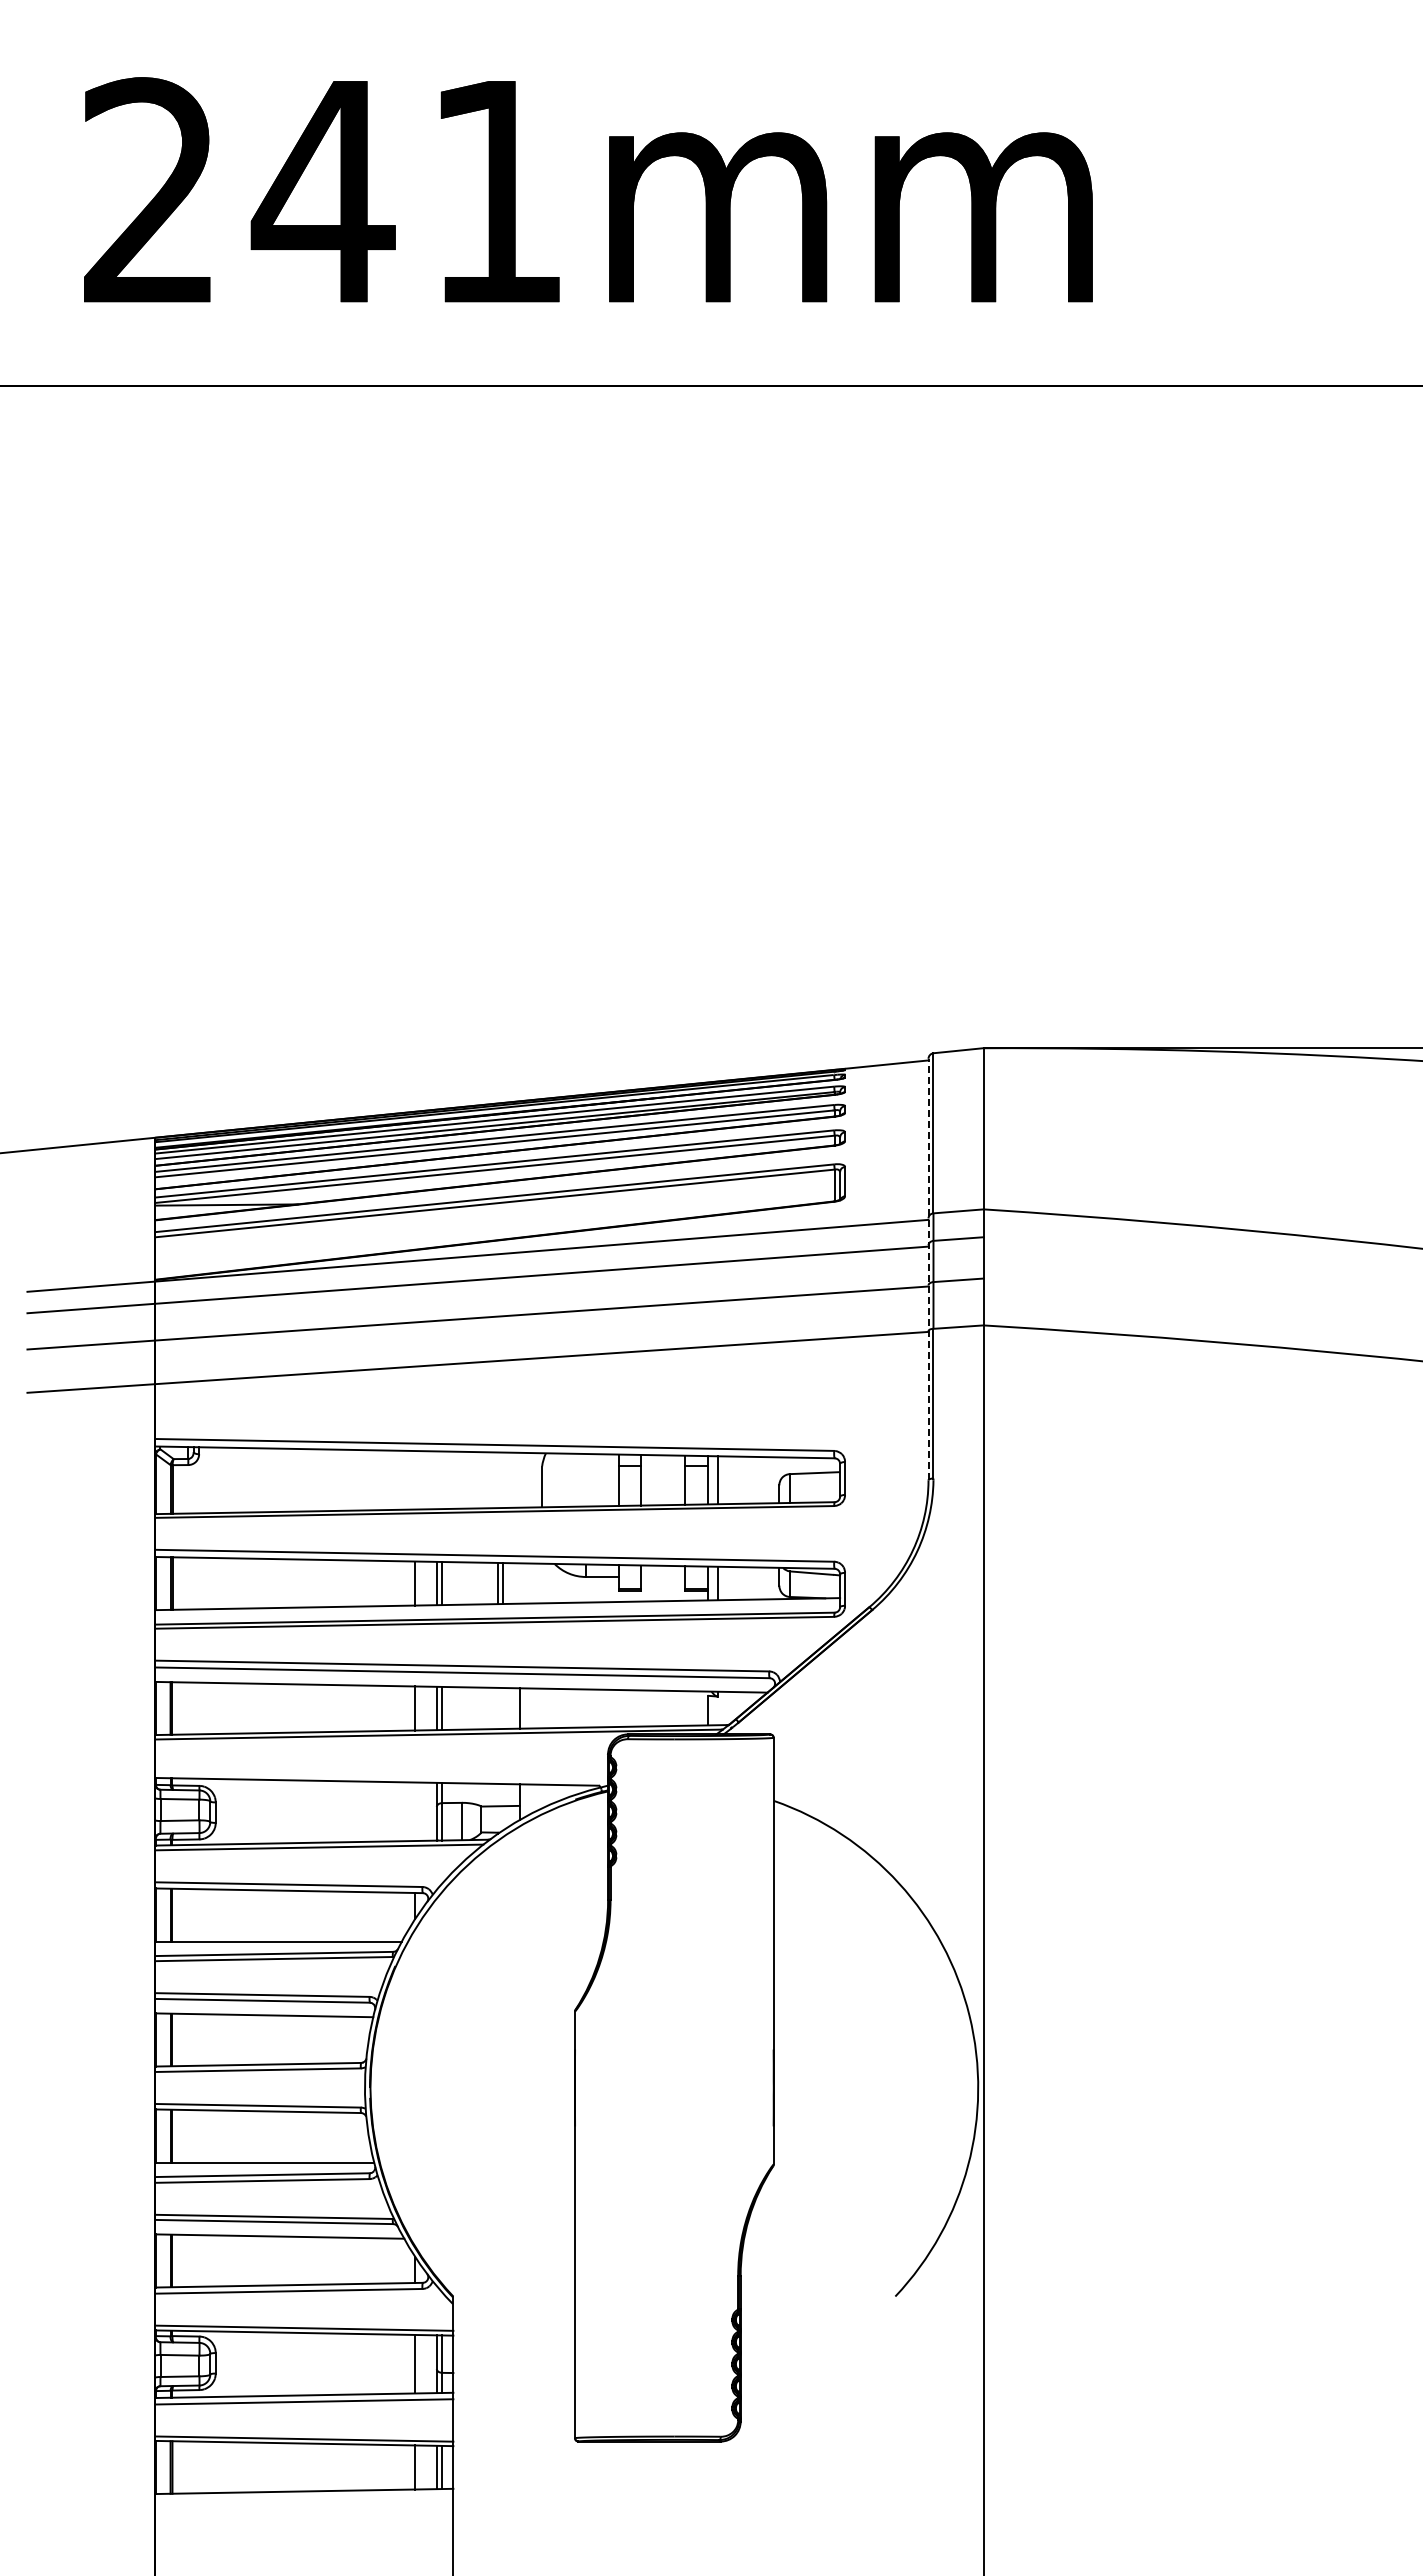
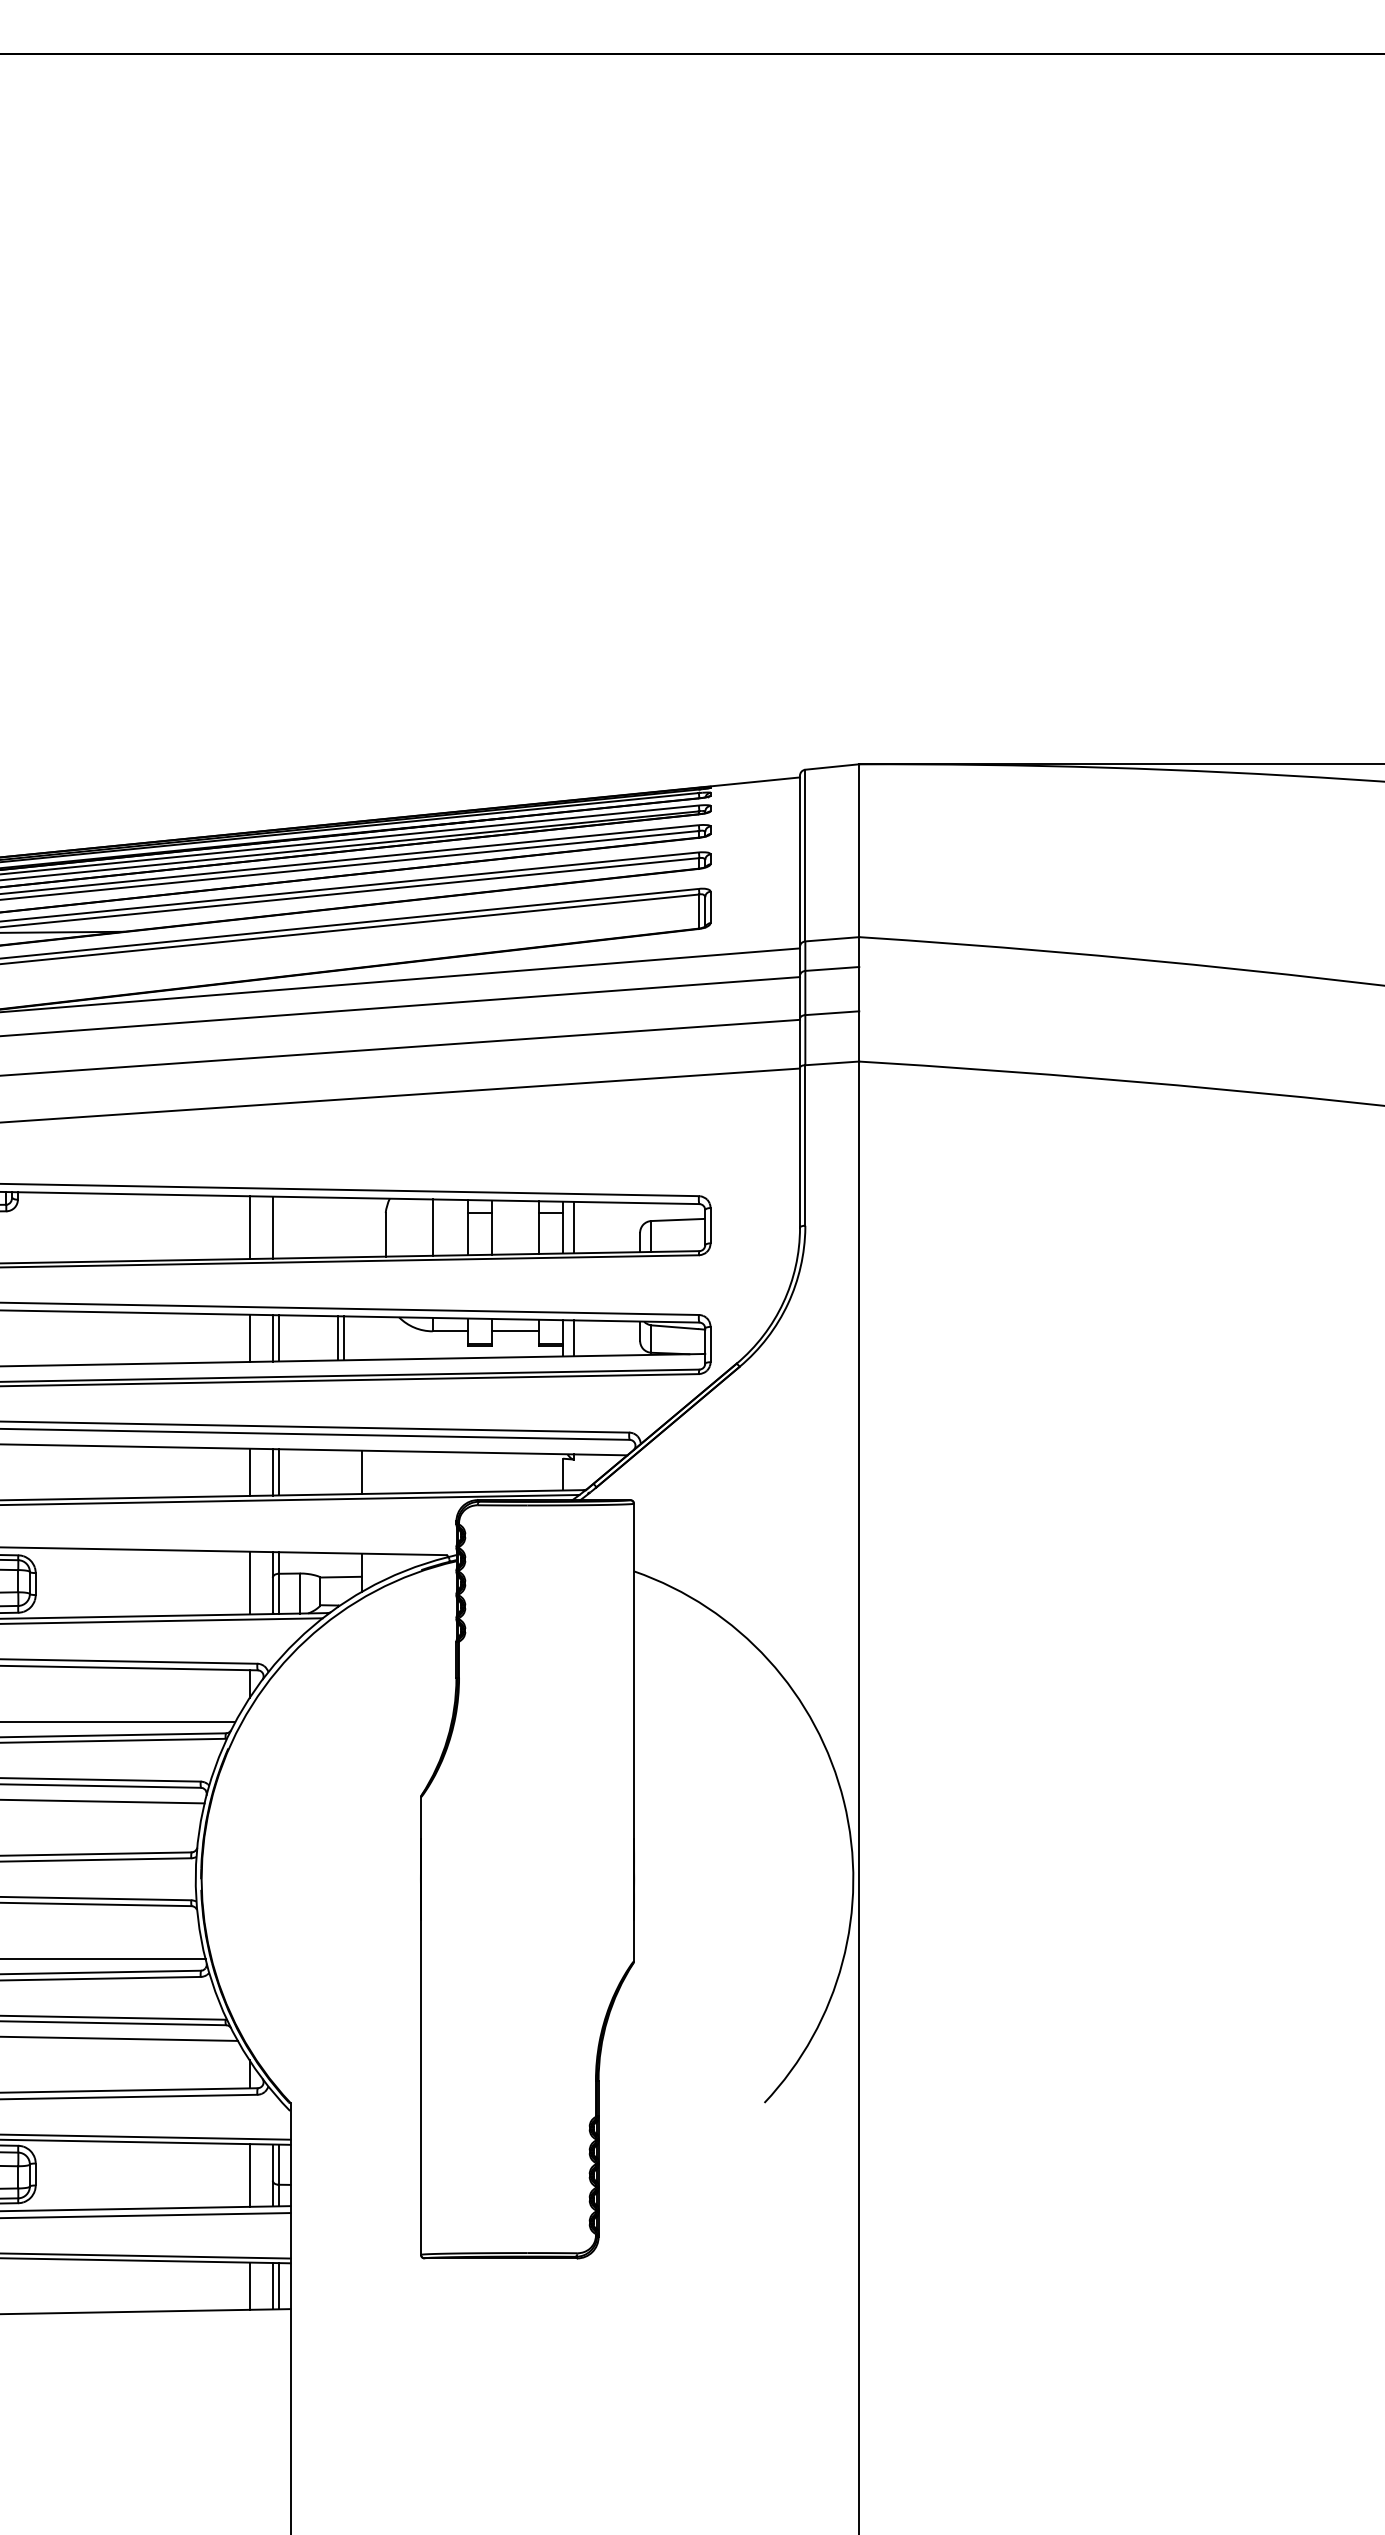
line: (928, 1269) -> (800, 1001), dashed -> solid
line: (415, 1480) -> (249, 1227), added
line: (436, 1480) -> (272, 1227), added
line: (585, 1480) -> (432, 1227), added
line: (663, 1576) -> (515, 1330), added
line: (415, 1811) -> (249, 1582), added

